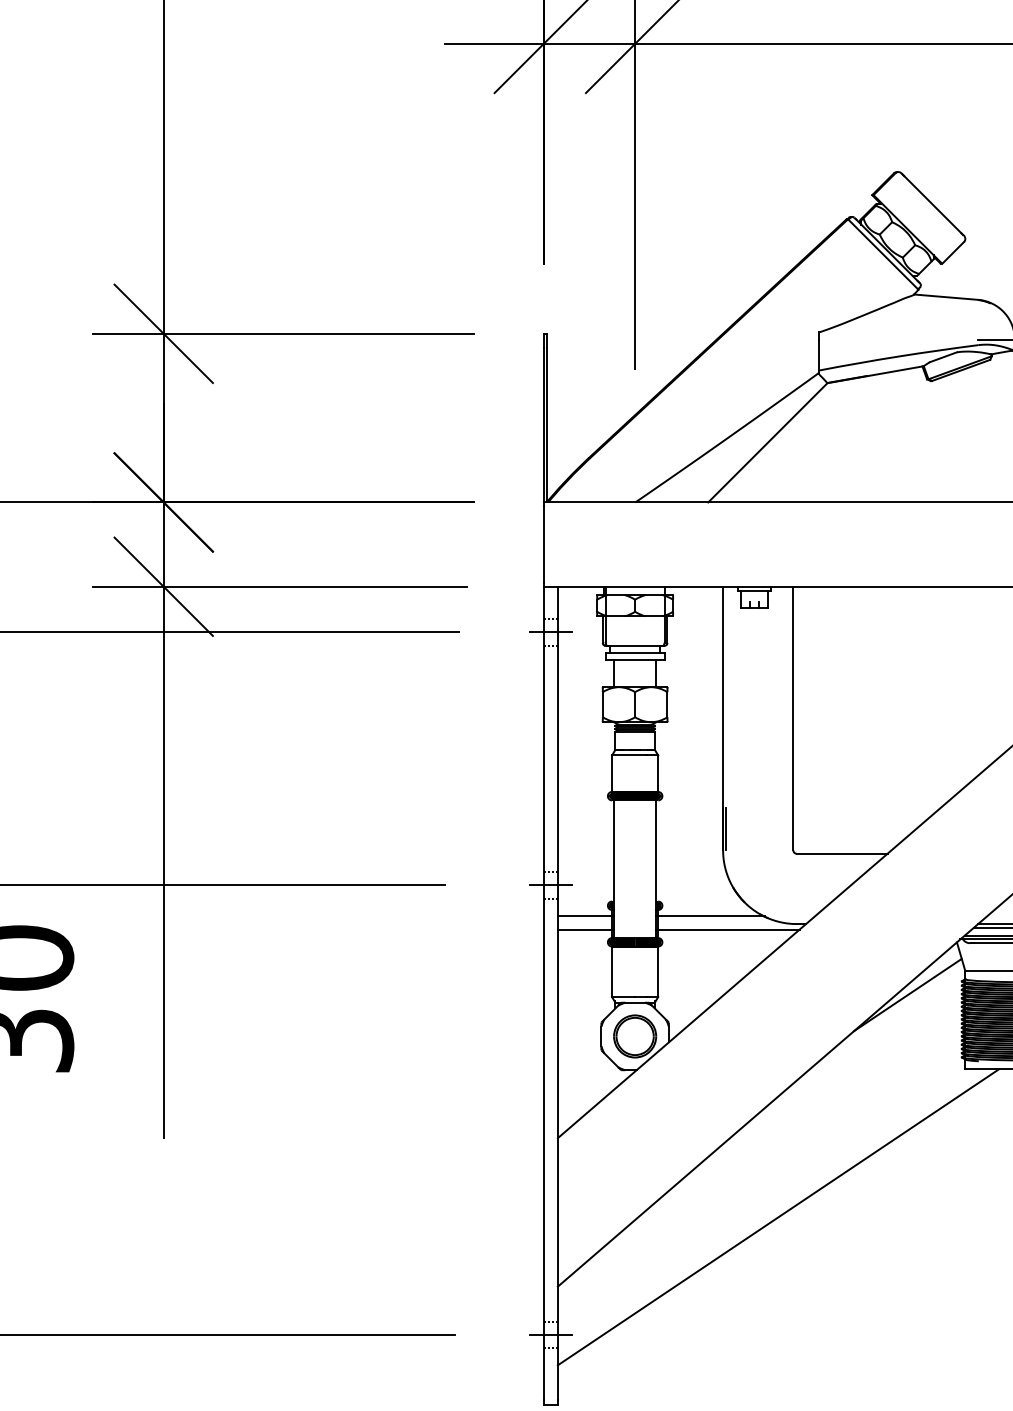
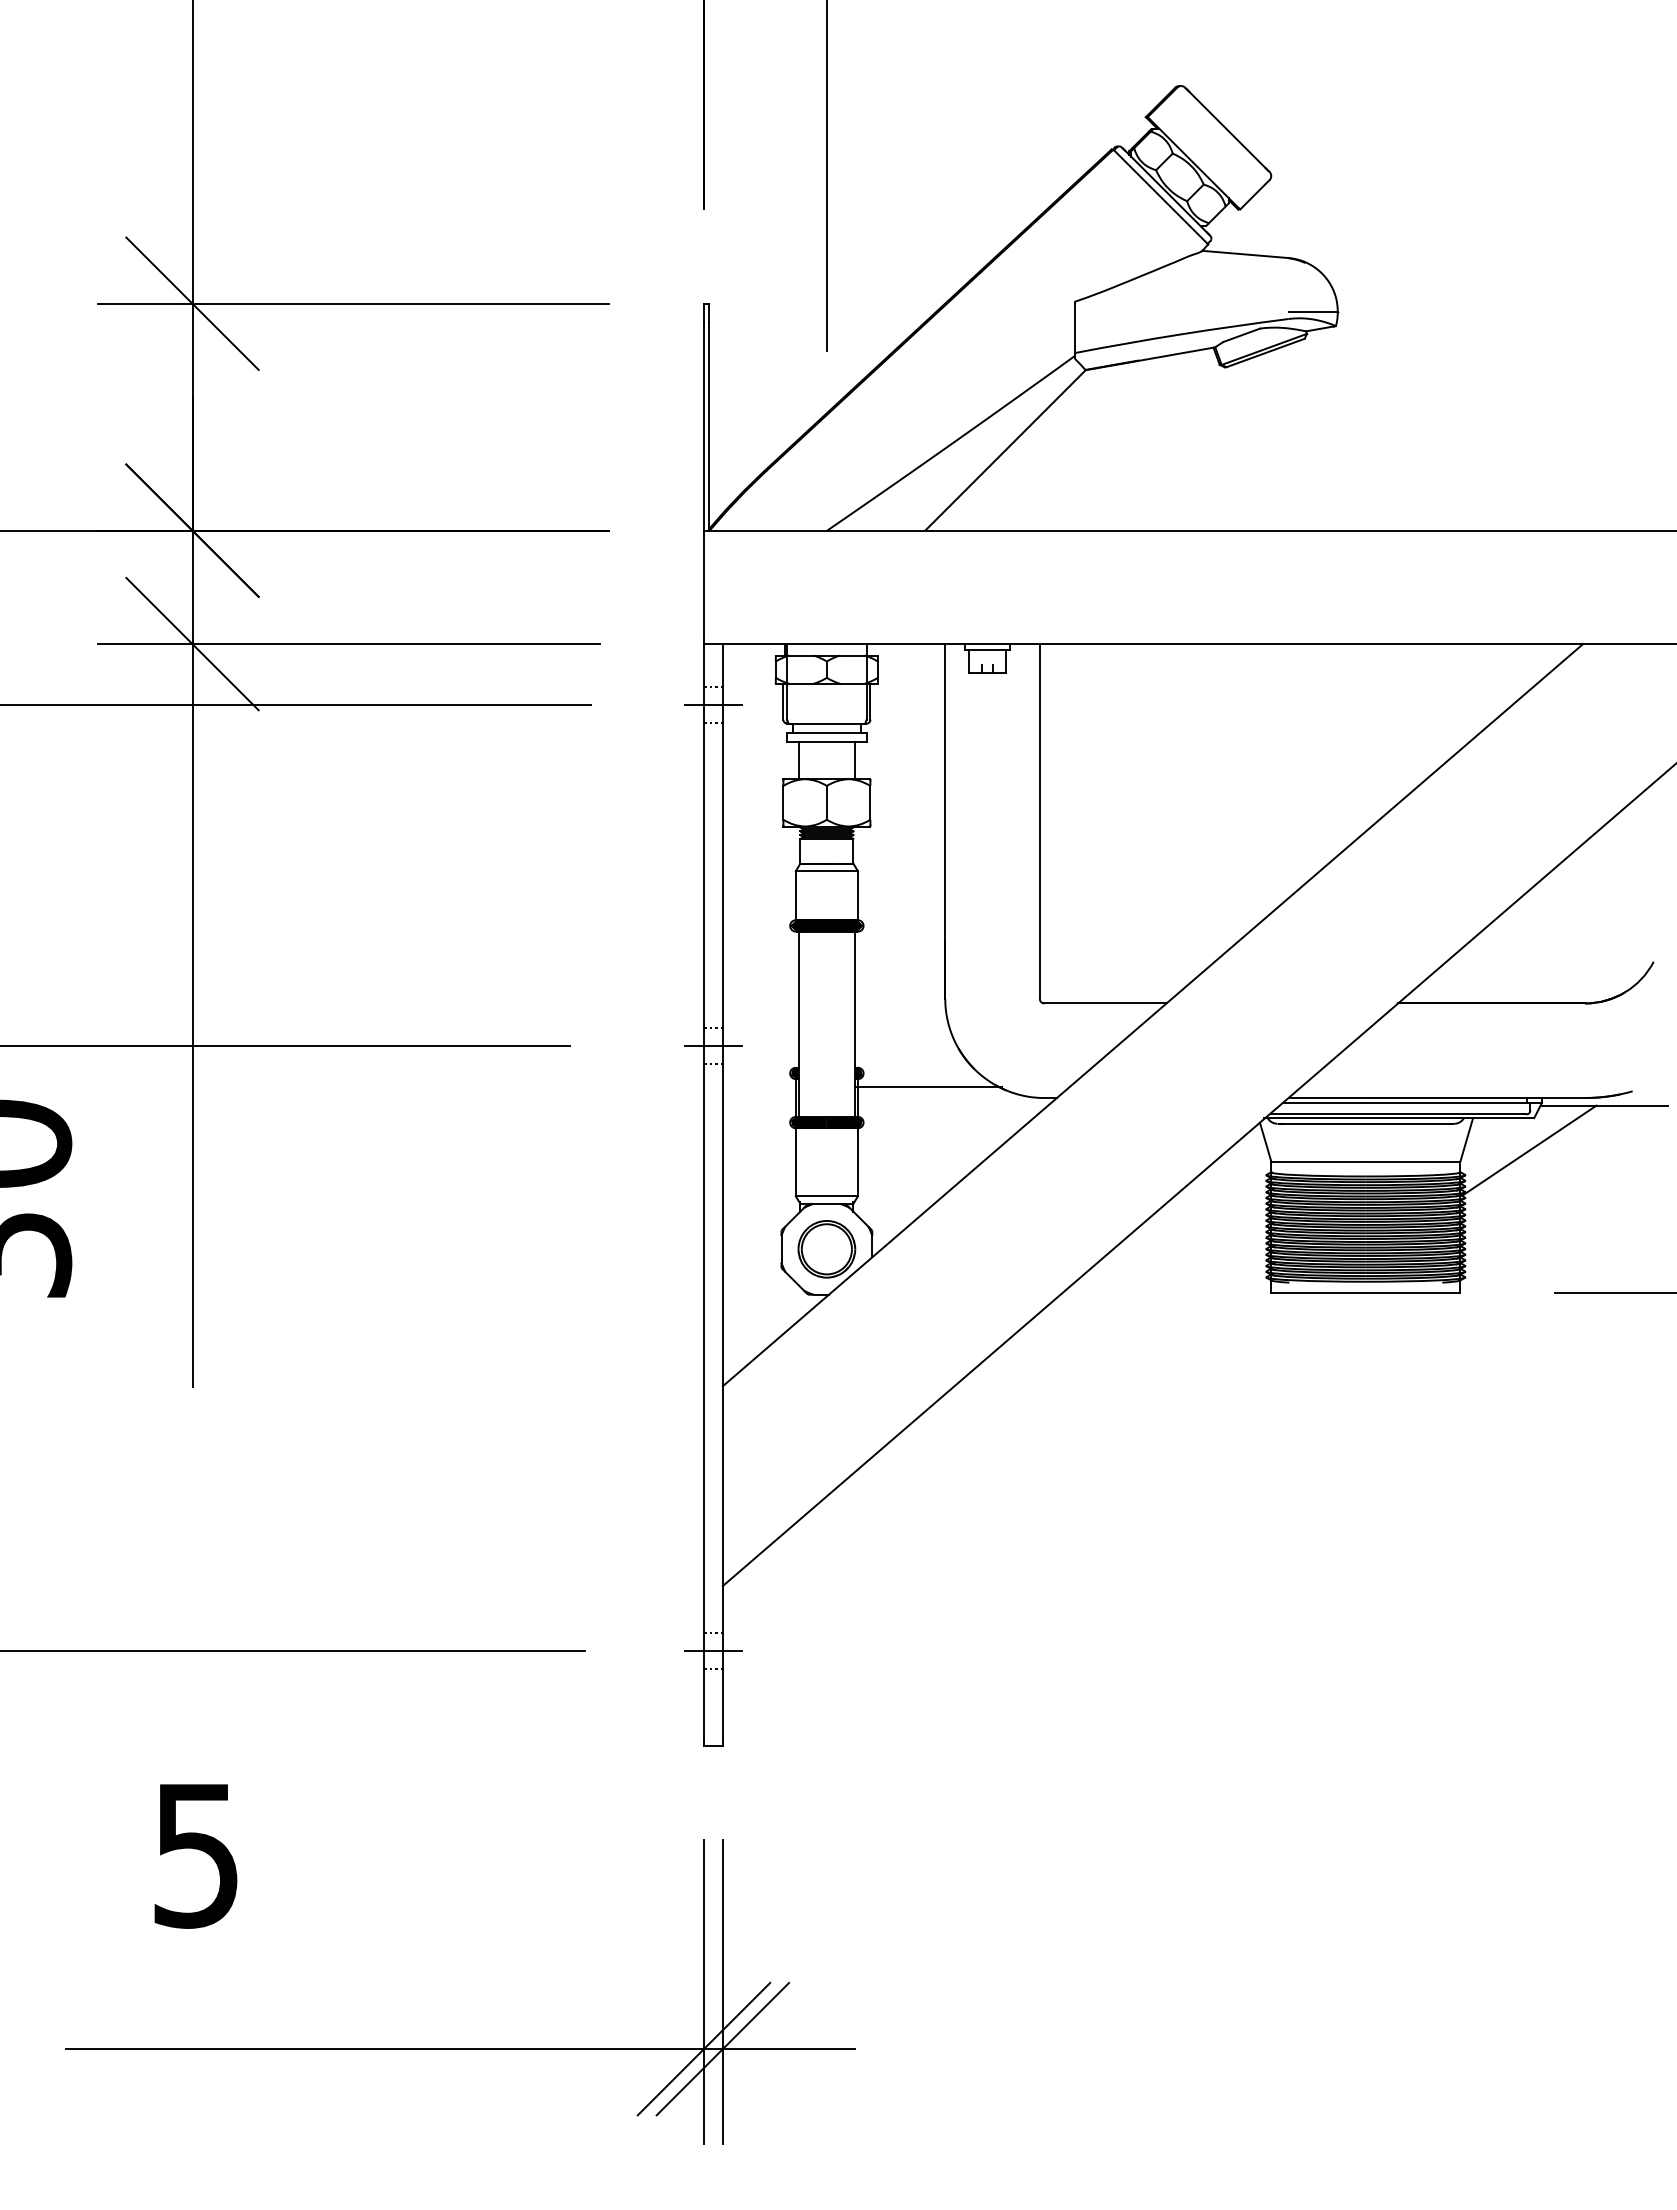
line: (726, 829) -> (949, 970), removed
line: (585, 915) -> (760, 1086), removed
line: (585, 929) -> (760, 1105), removed
line: (727, 929) -> (951, 1105), removed
line: (907, 994) -> (1193, 1193), removed
line: (778, 1217) -> (1019, 1492), removed

